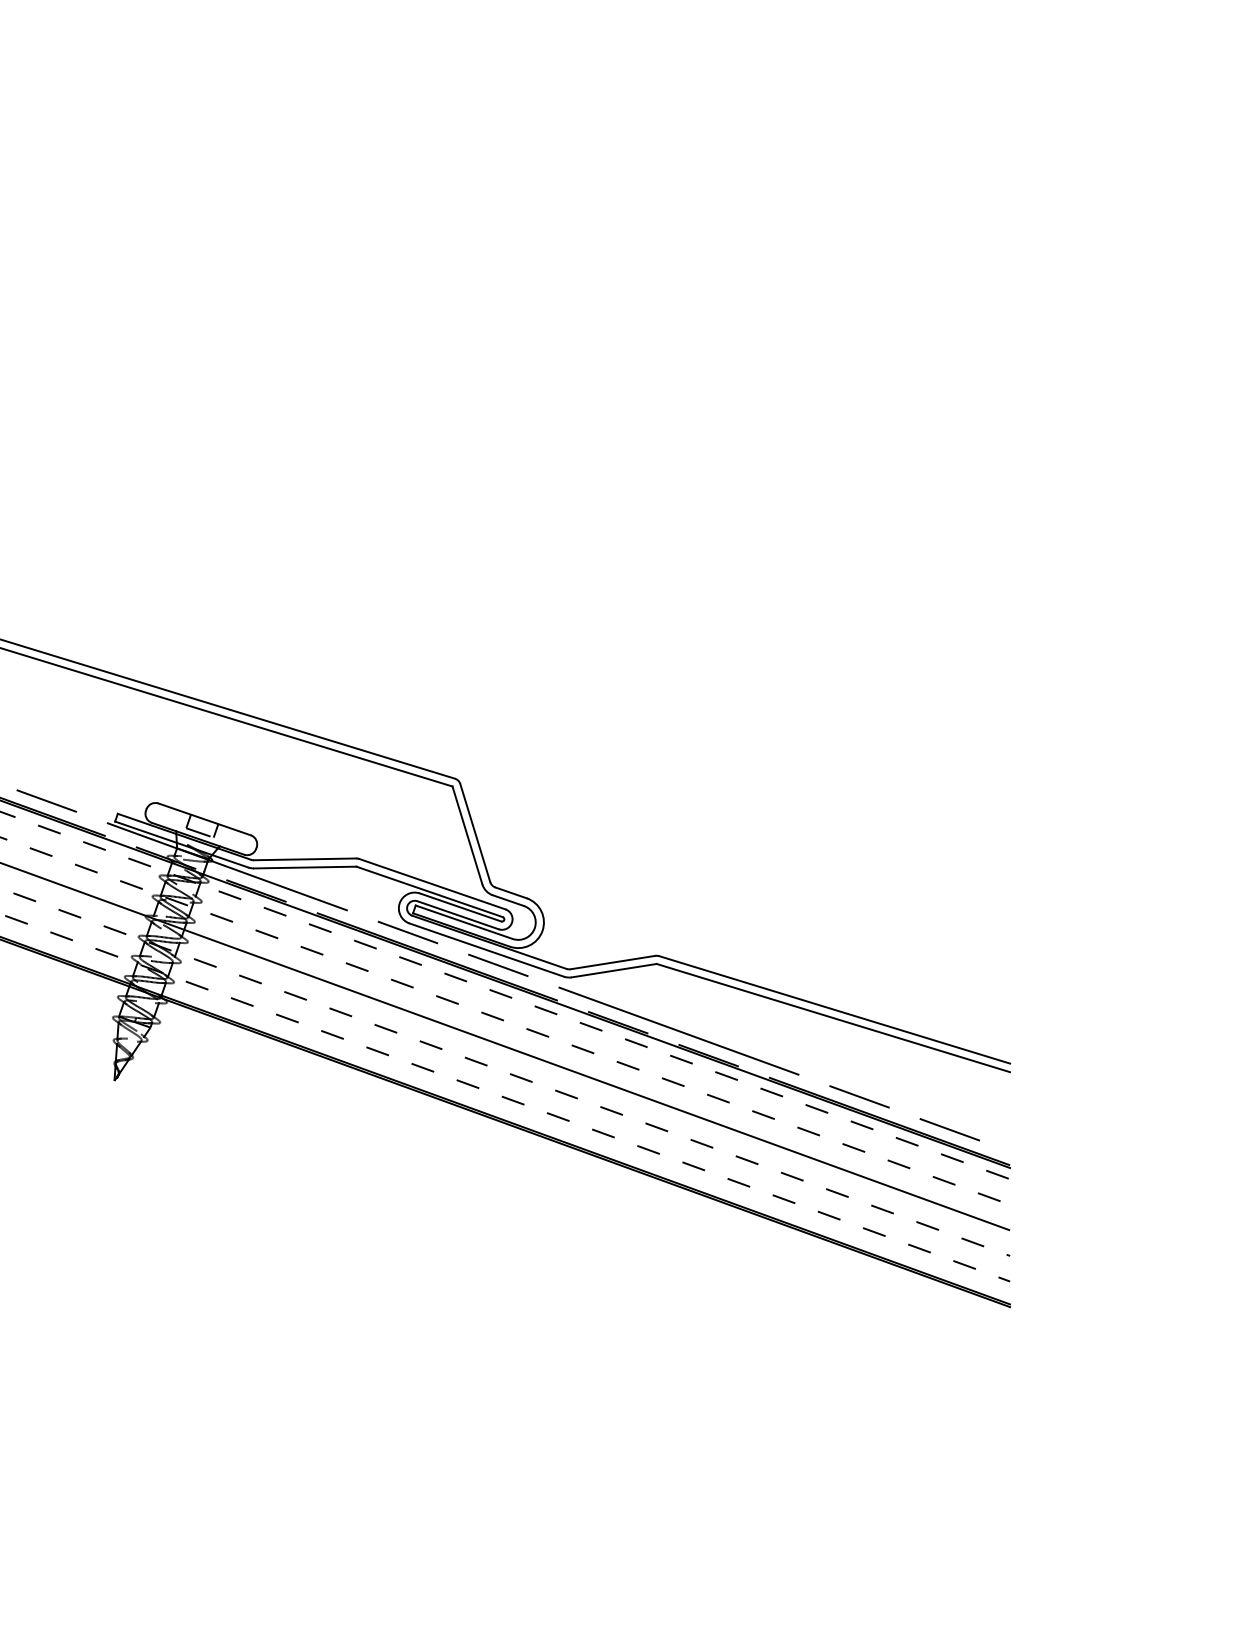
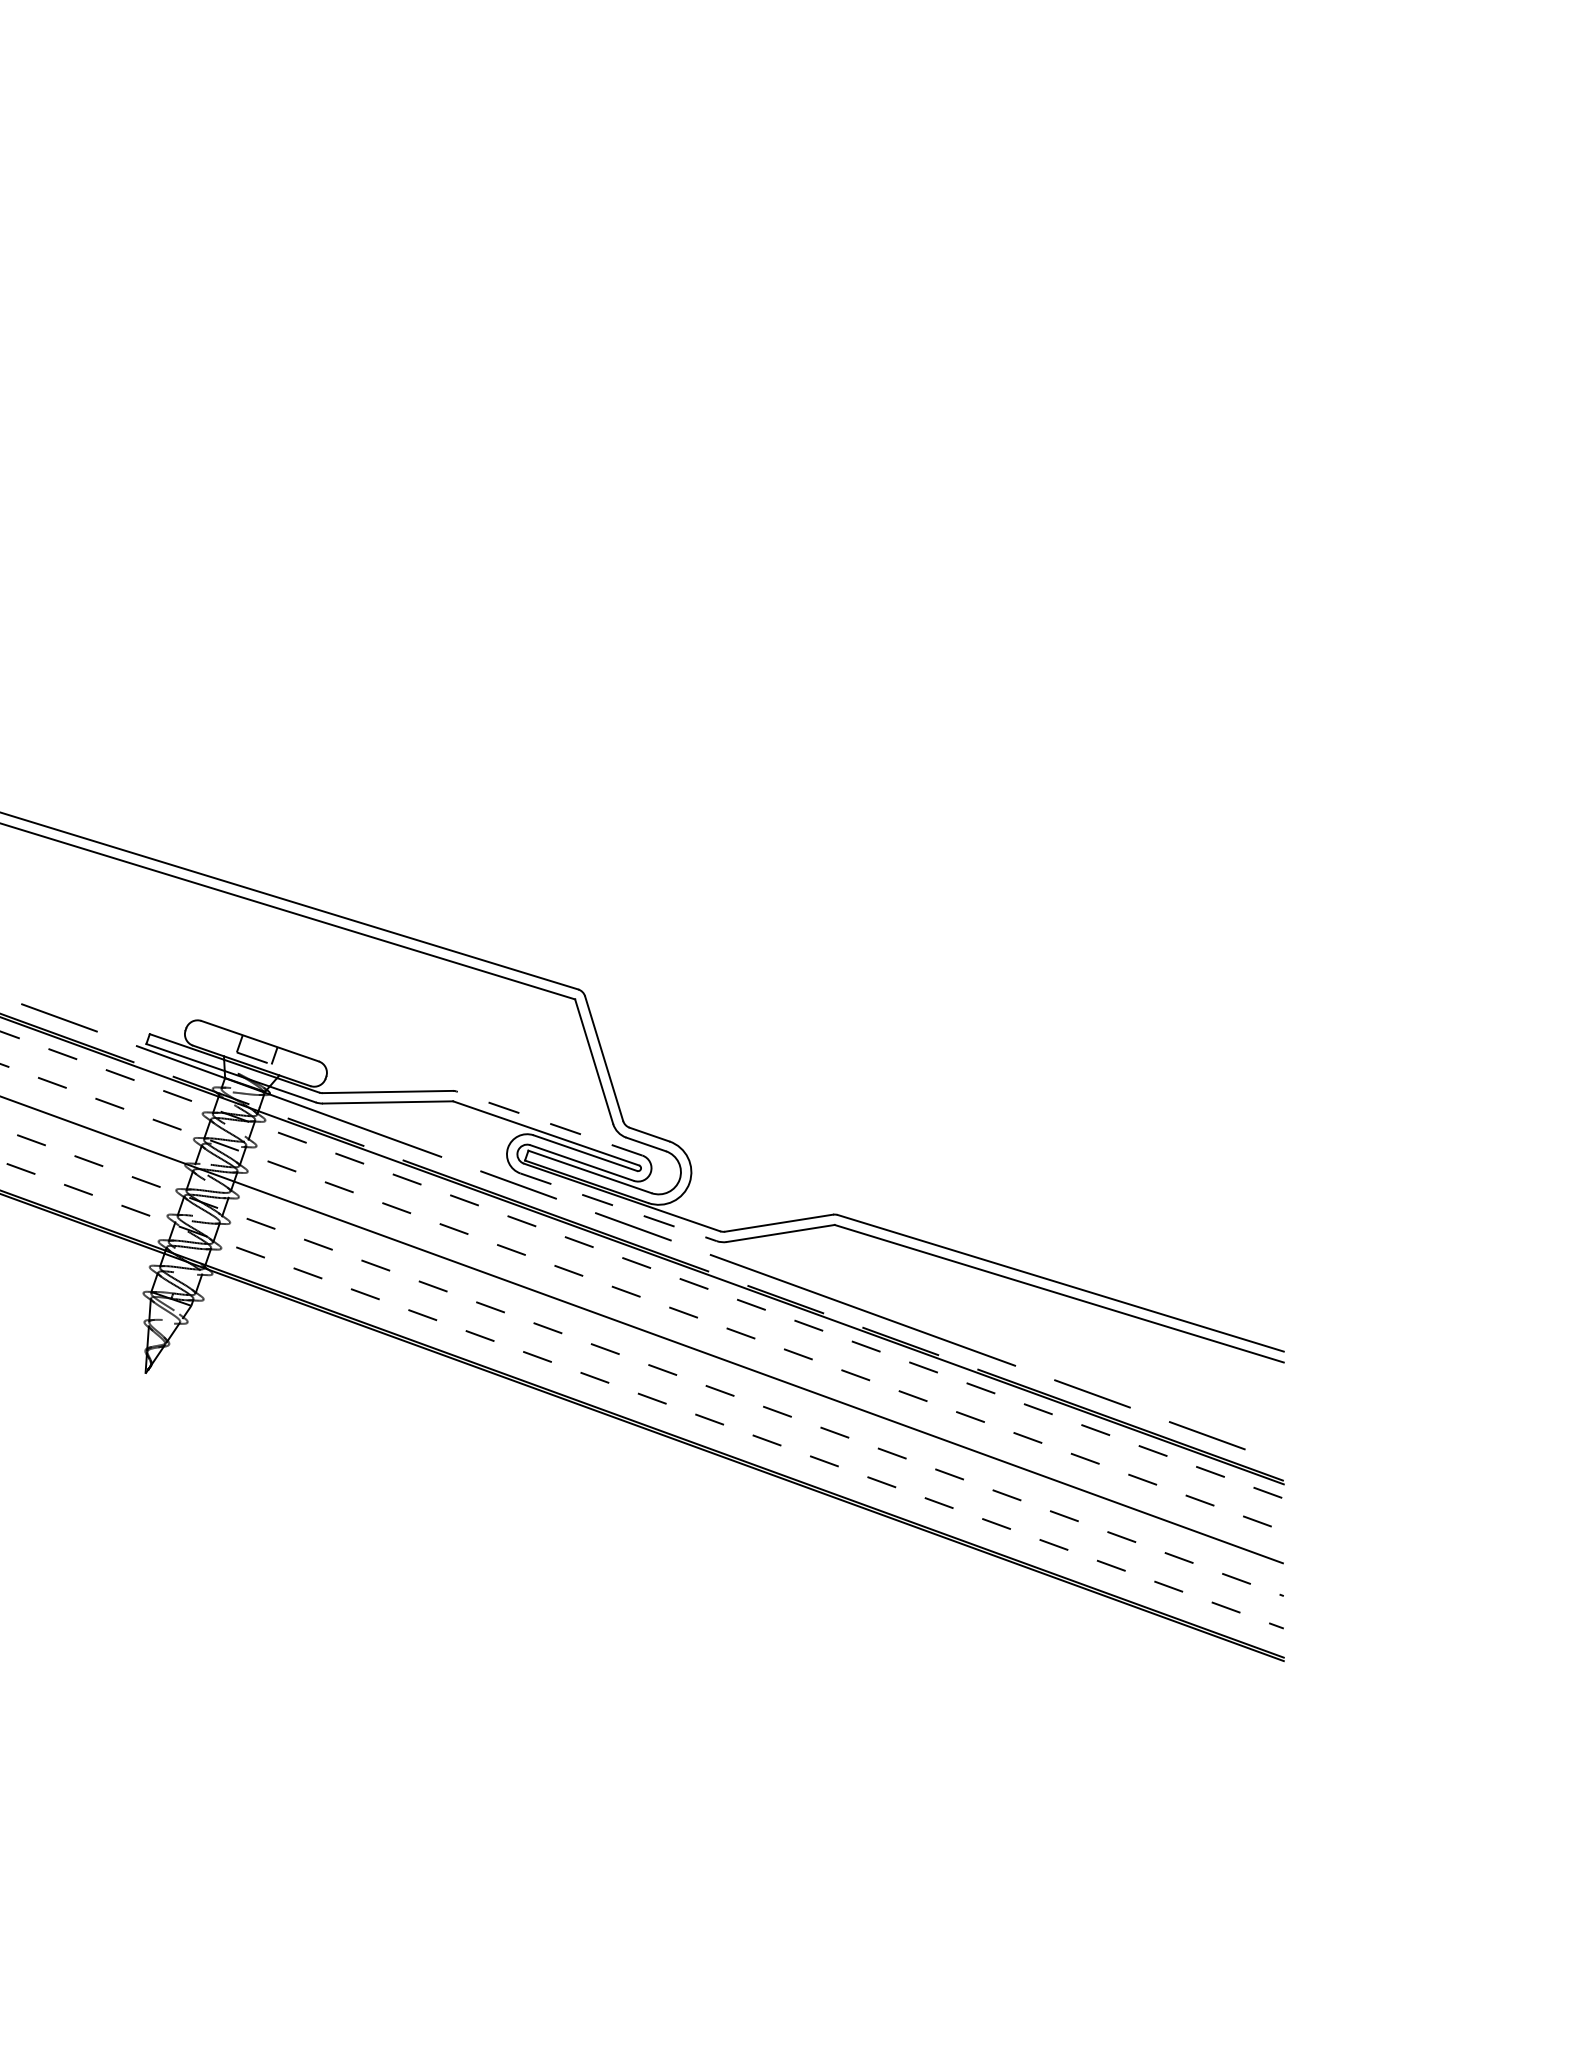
line: (432, 884) -> (549, 1123), solid -> dashed
line: (486, 950) -> (618, 1207), solid -> dashed

